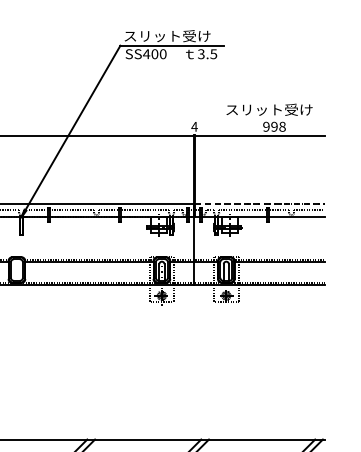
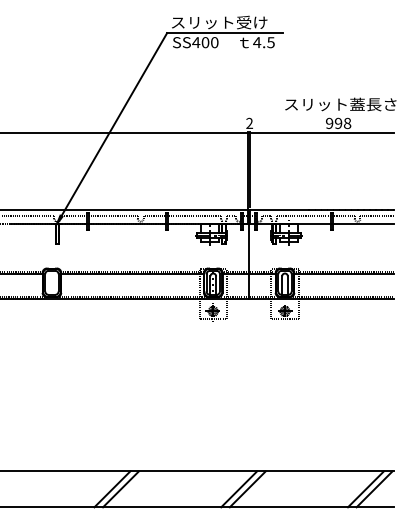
text: (201, 54) -> (257, 42), 3.5 -> 4.5
text: (305, 109) -> (373, 104), スリット受け -> スリット蓋長さ
text: (194, 125) -> (249, 122), 4 -> 2
line: (260, 204) -> (322, 209), dashed -> solid

